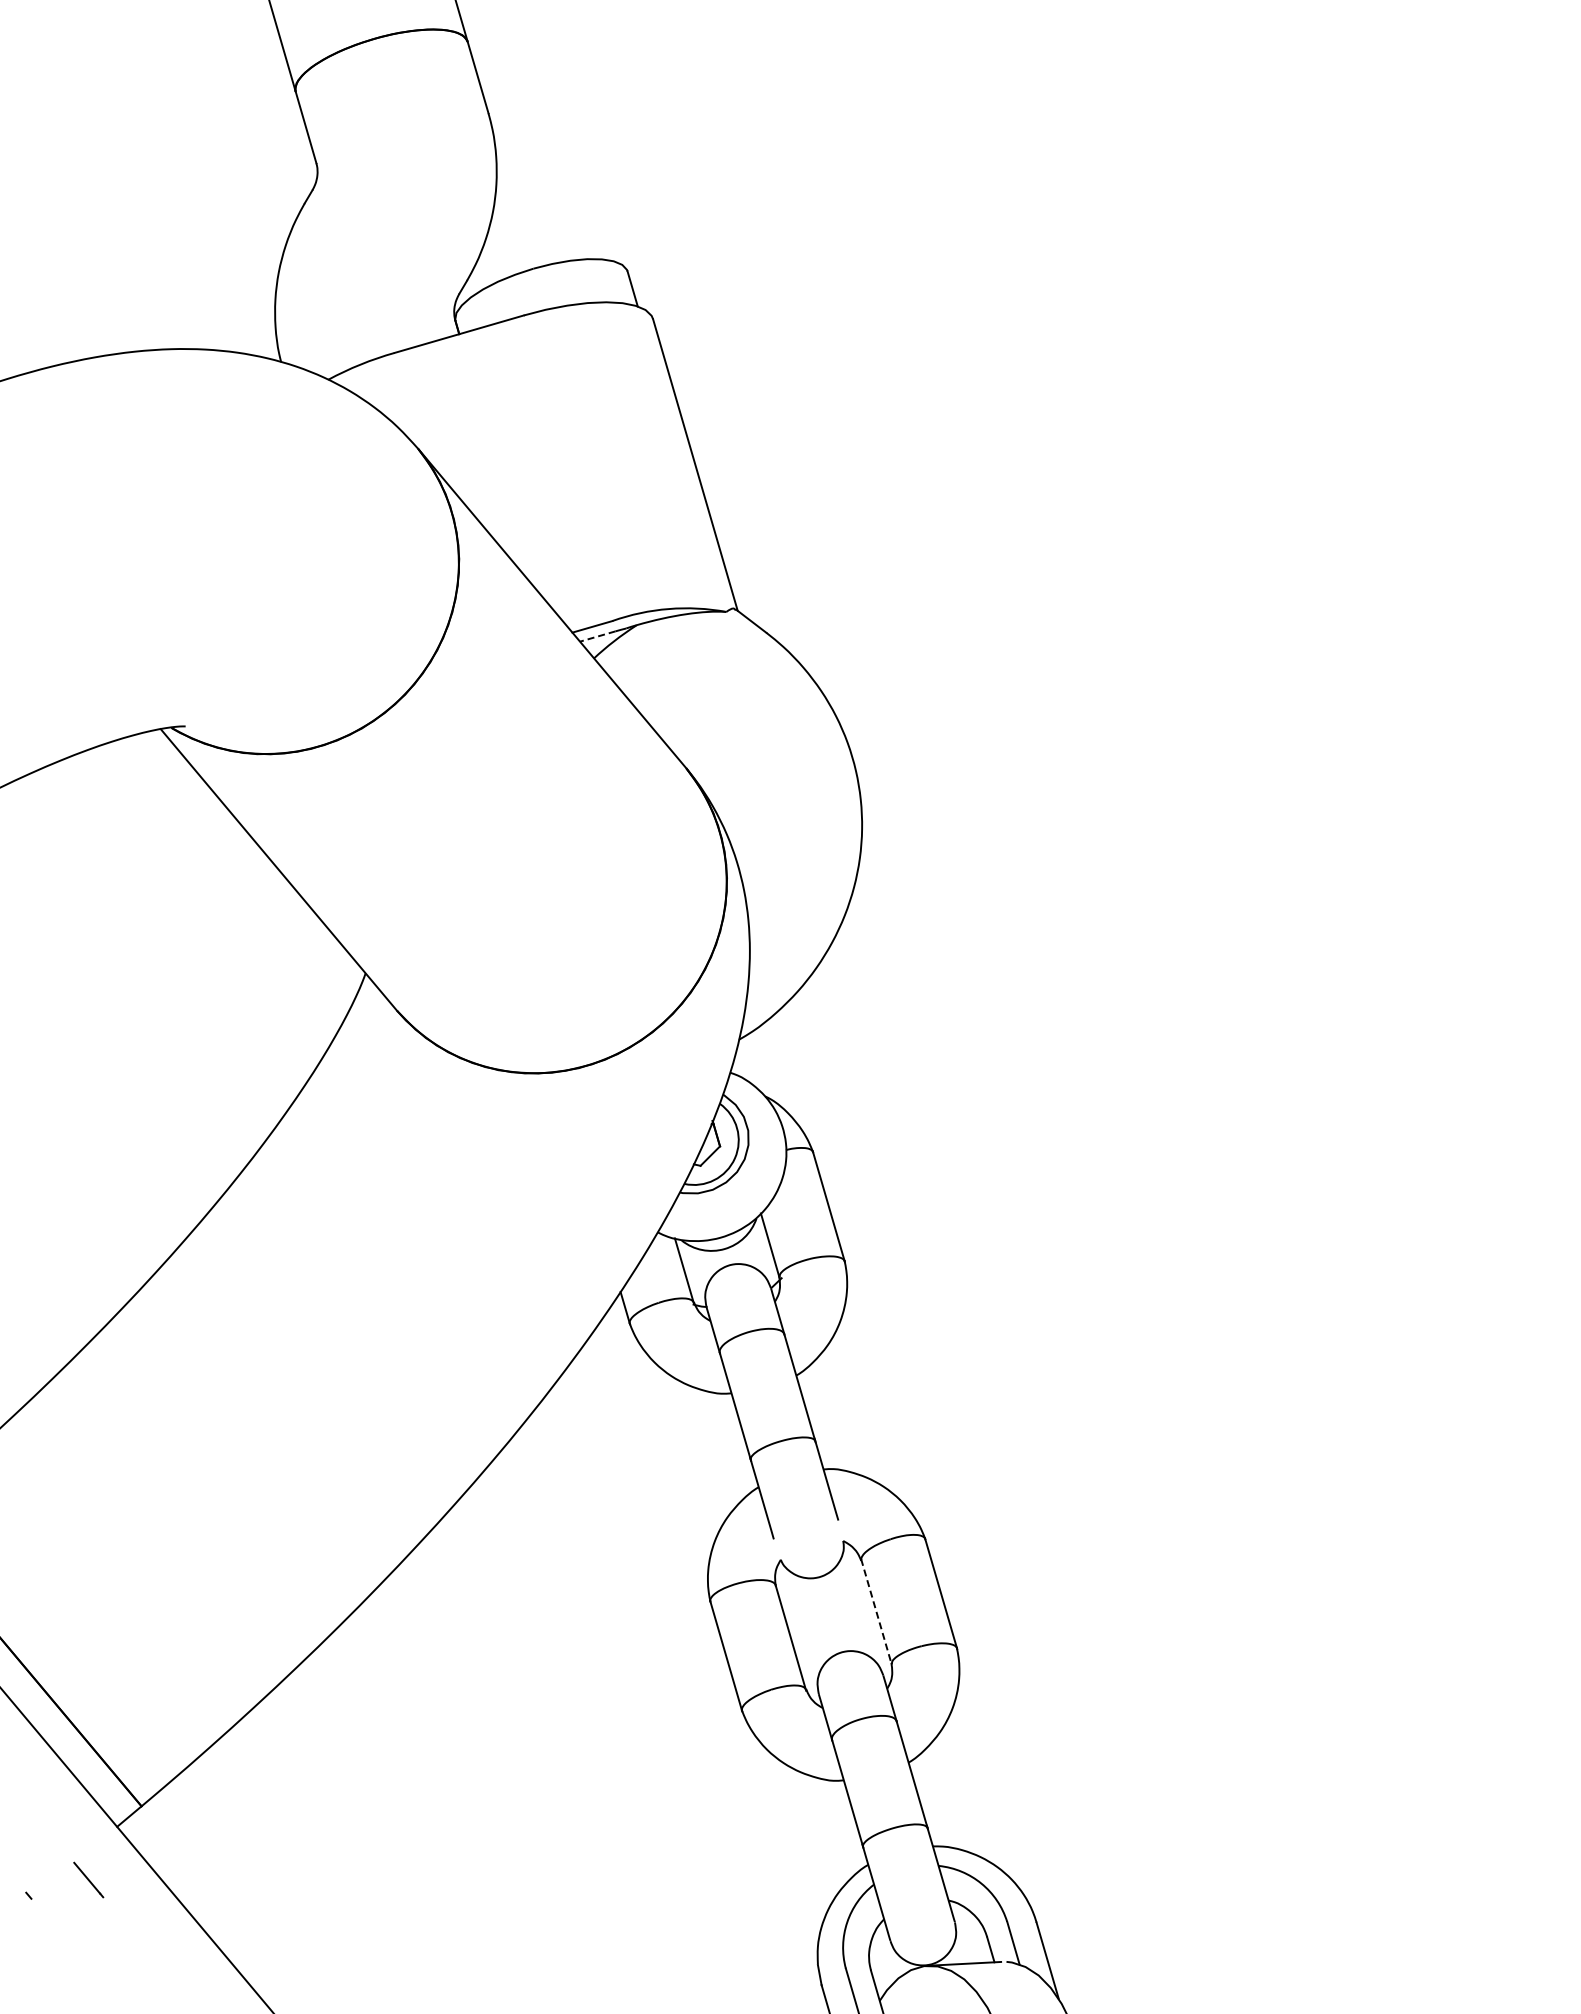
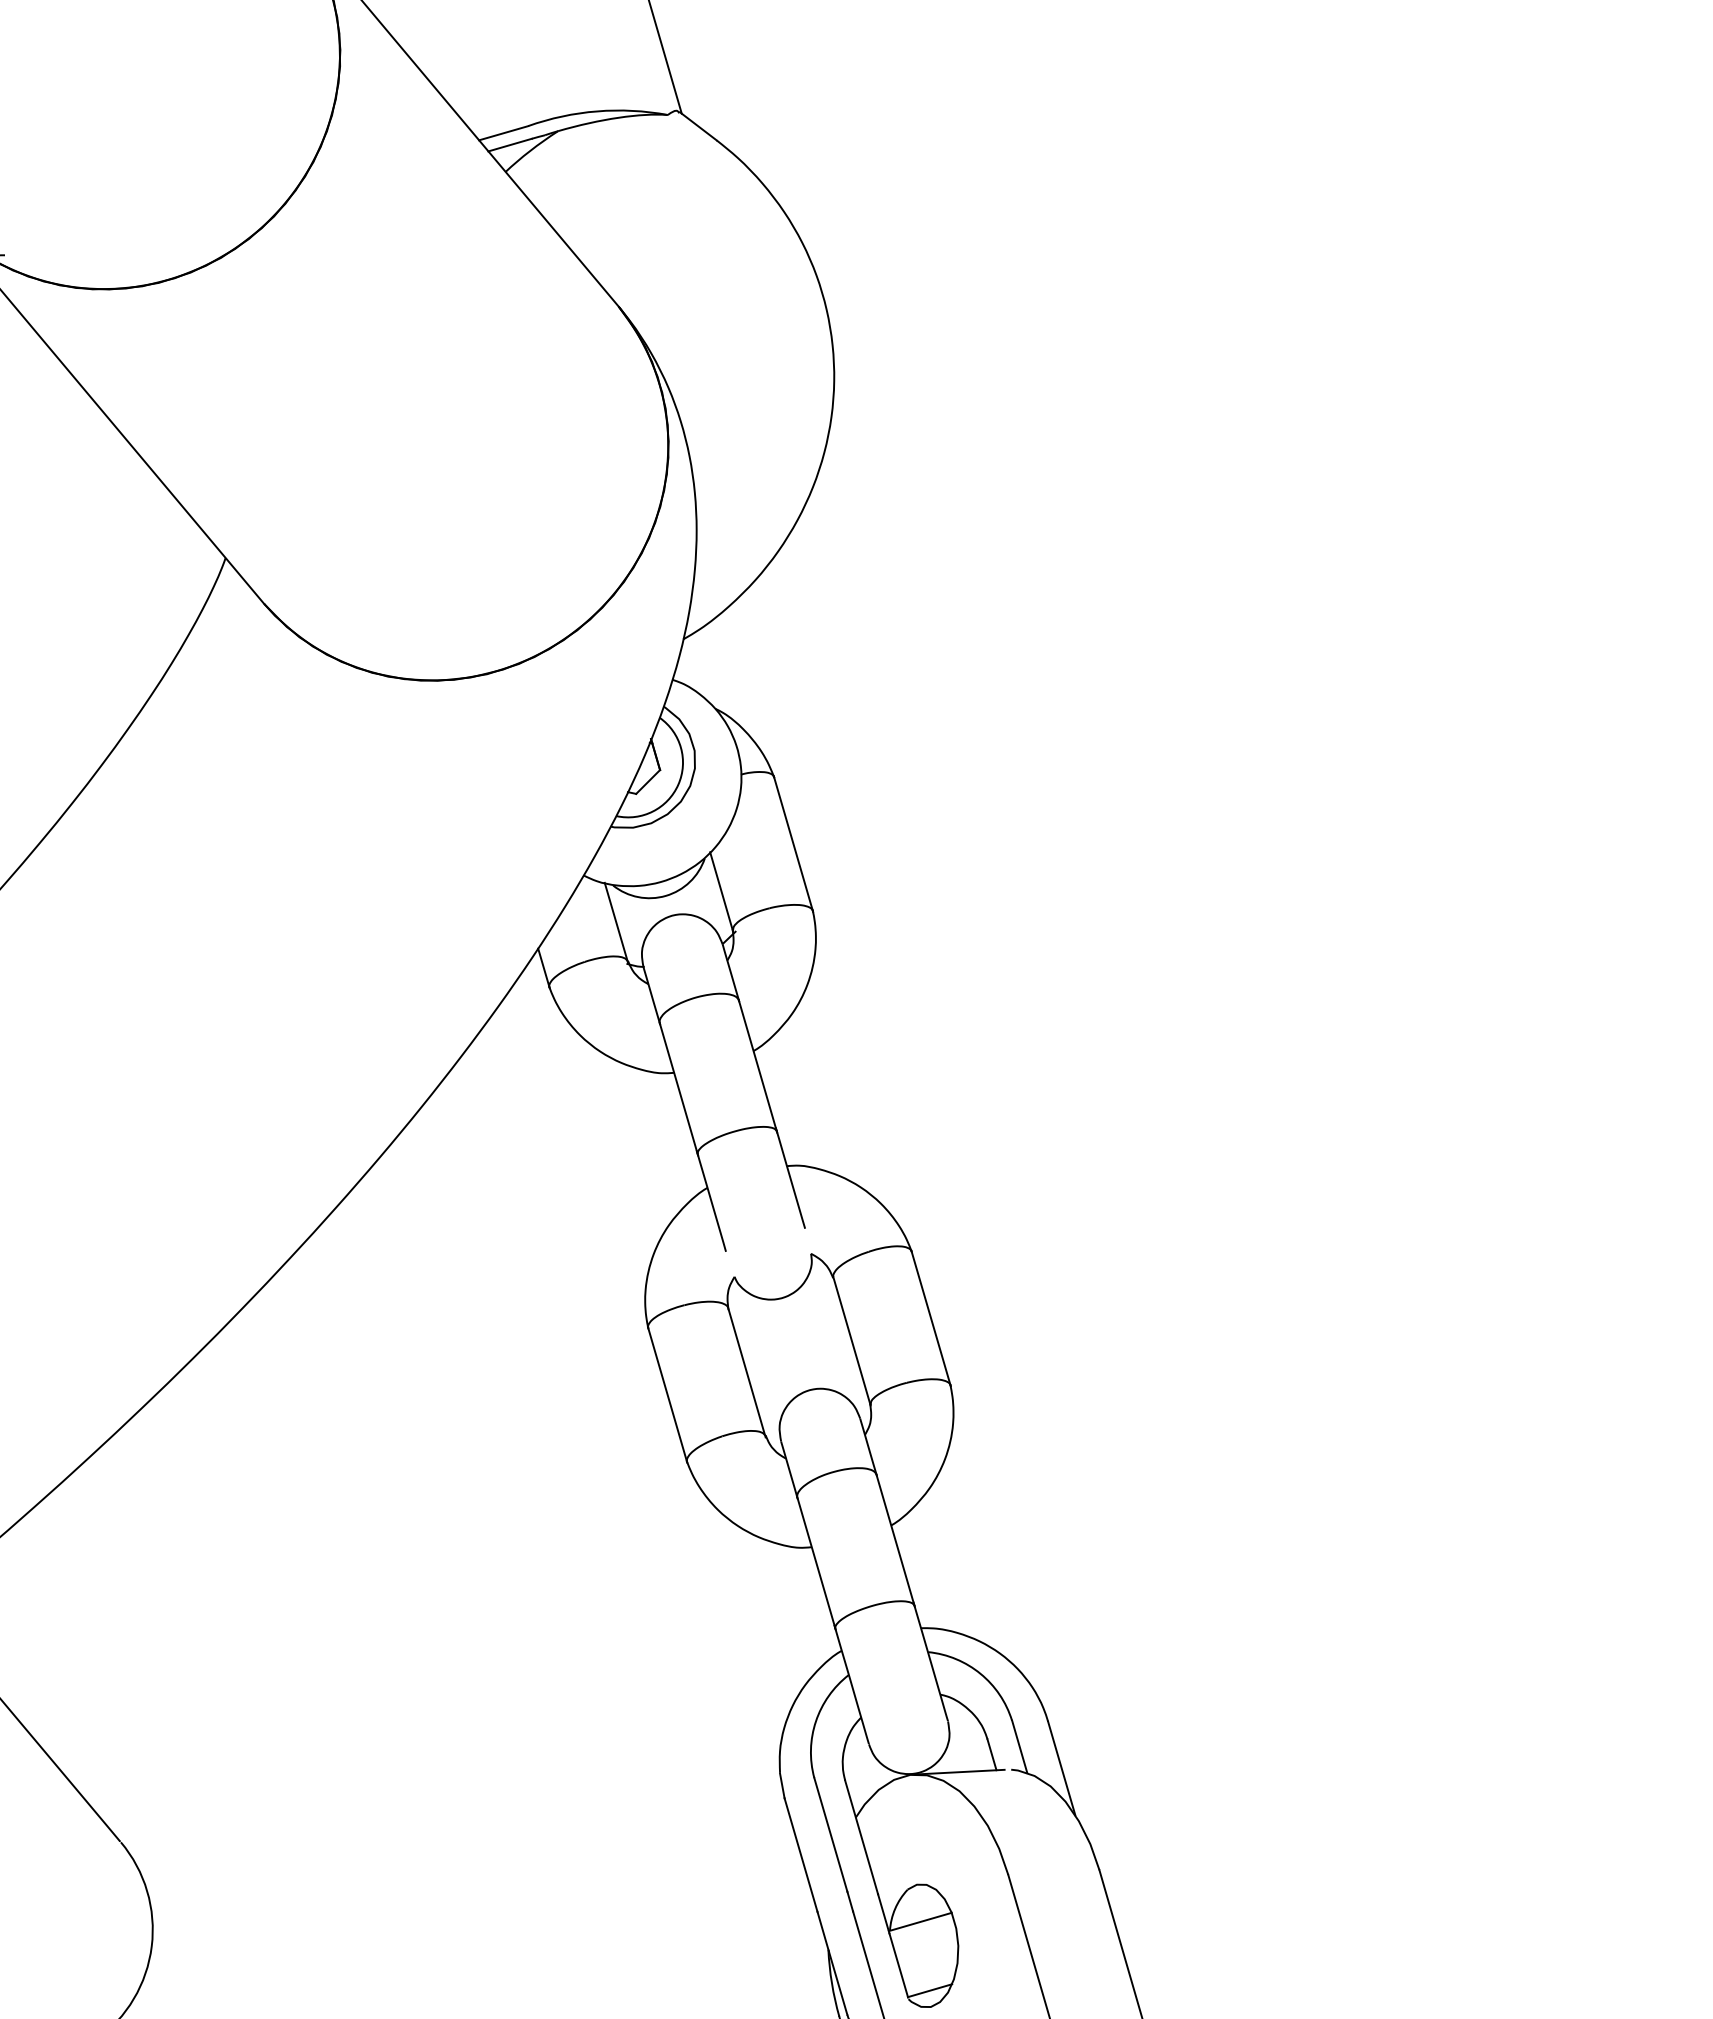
line: (597, 636) -> (509, 145), dashed -> solid
line: (876, 1612) -> (851, 1341), dashed -> solid

